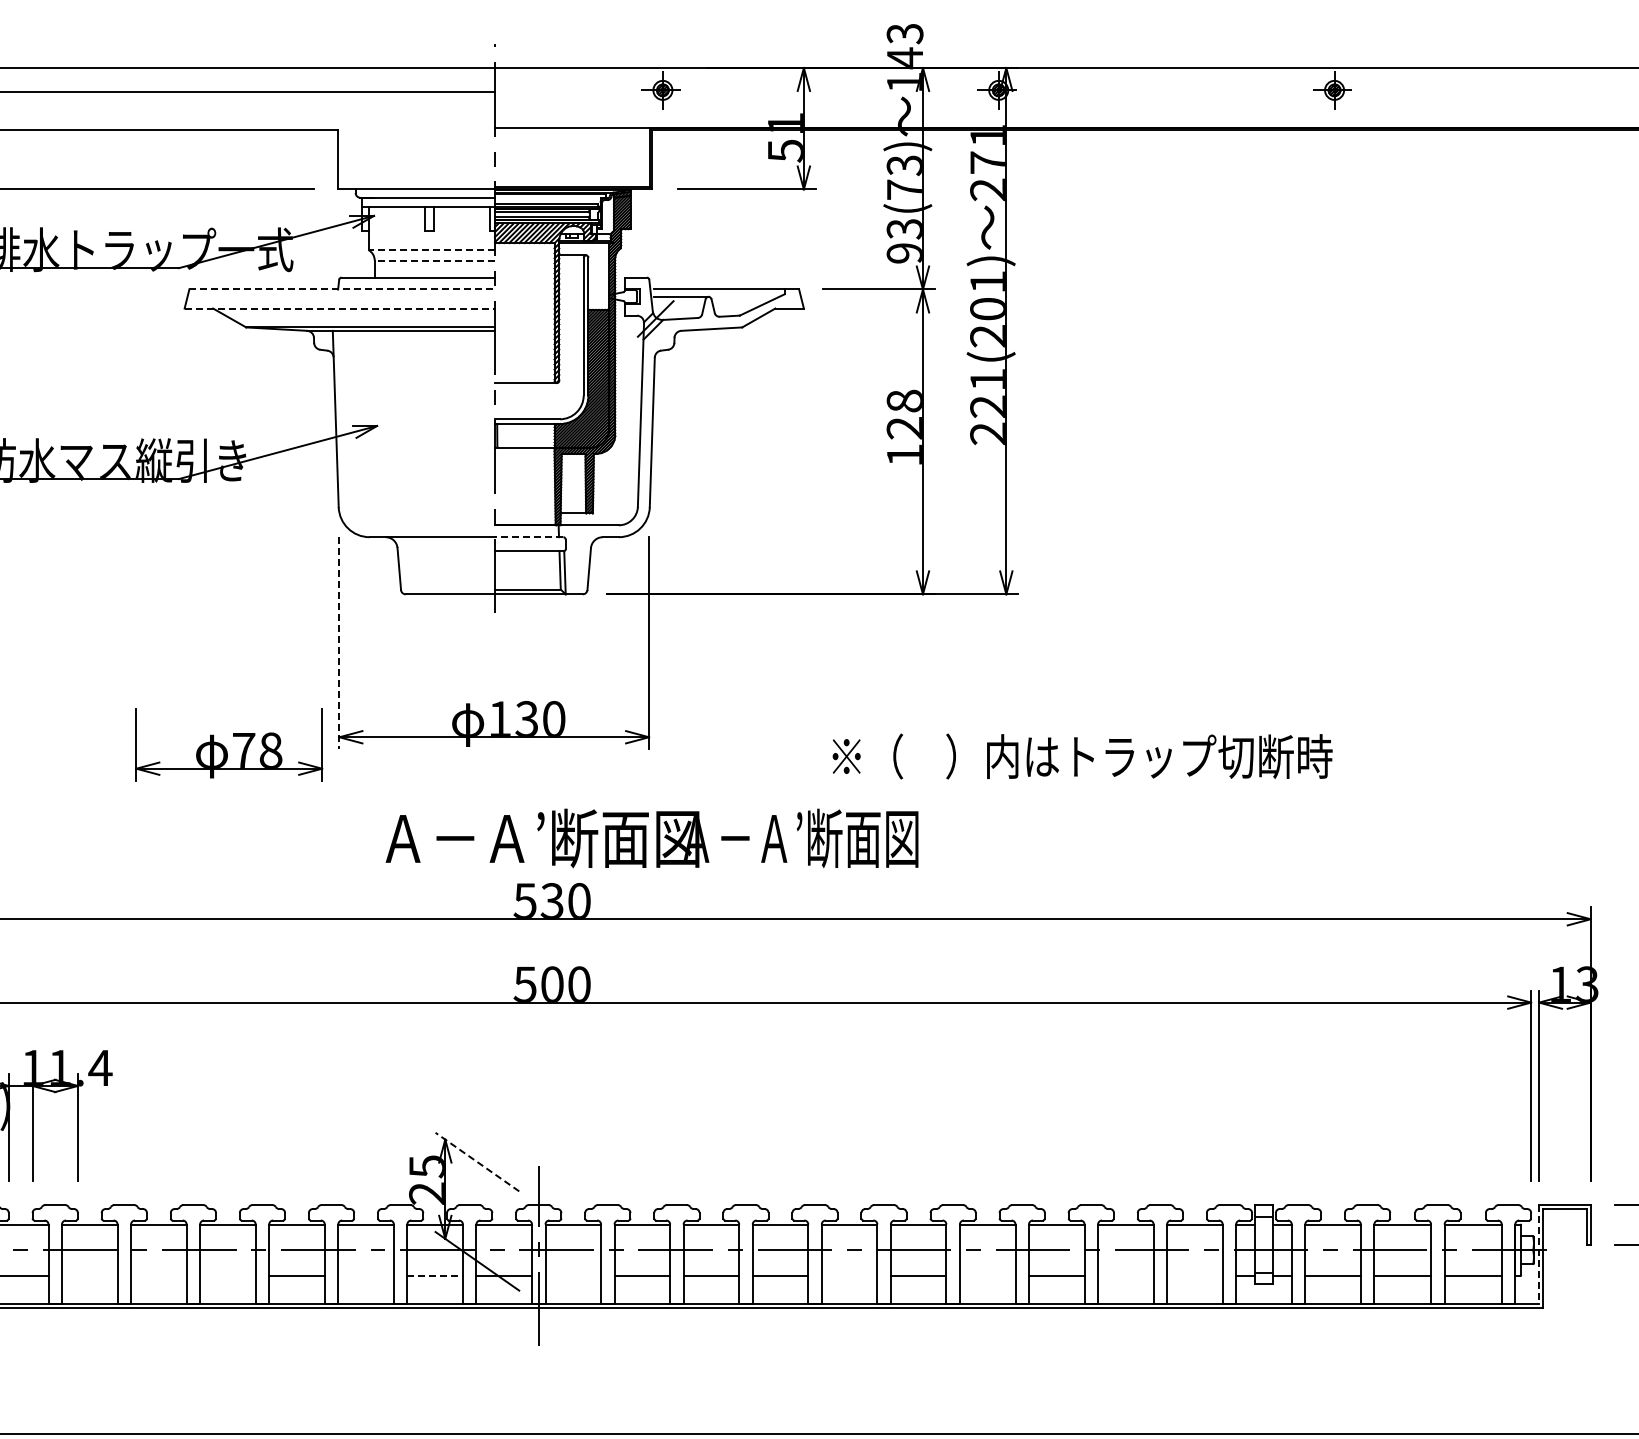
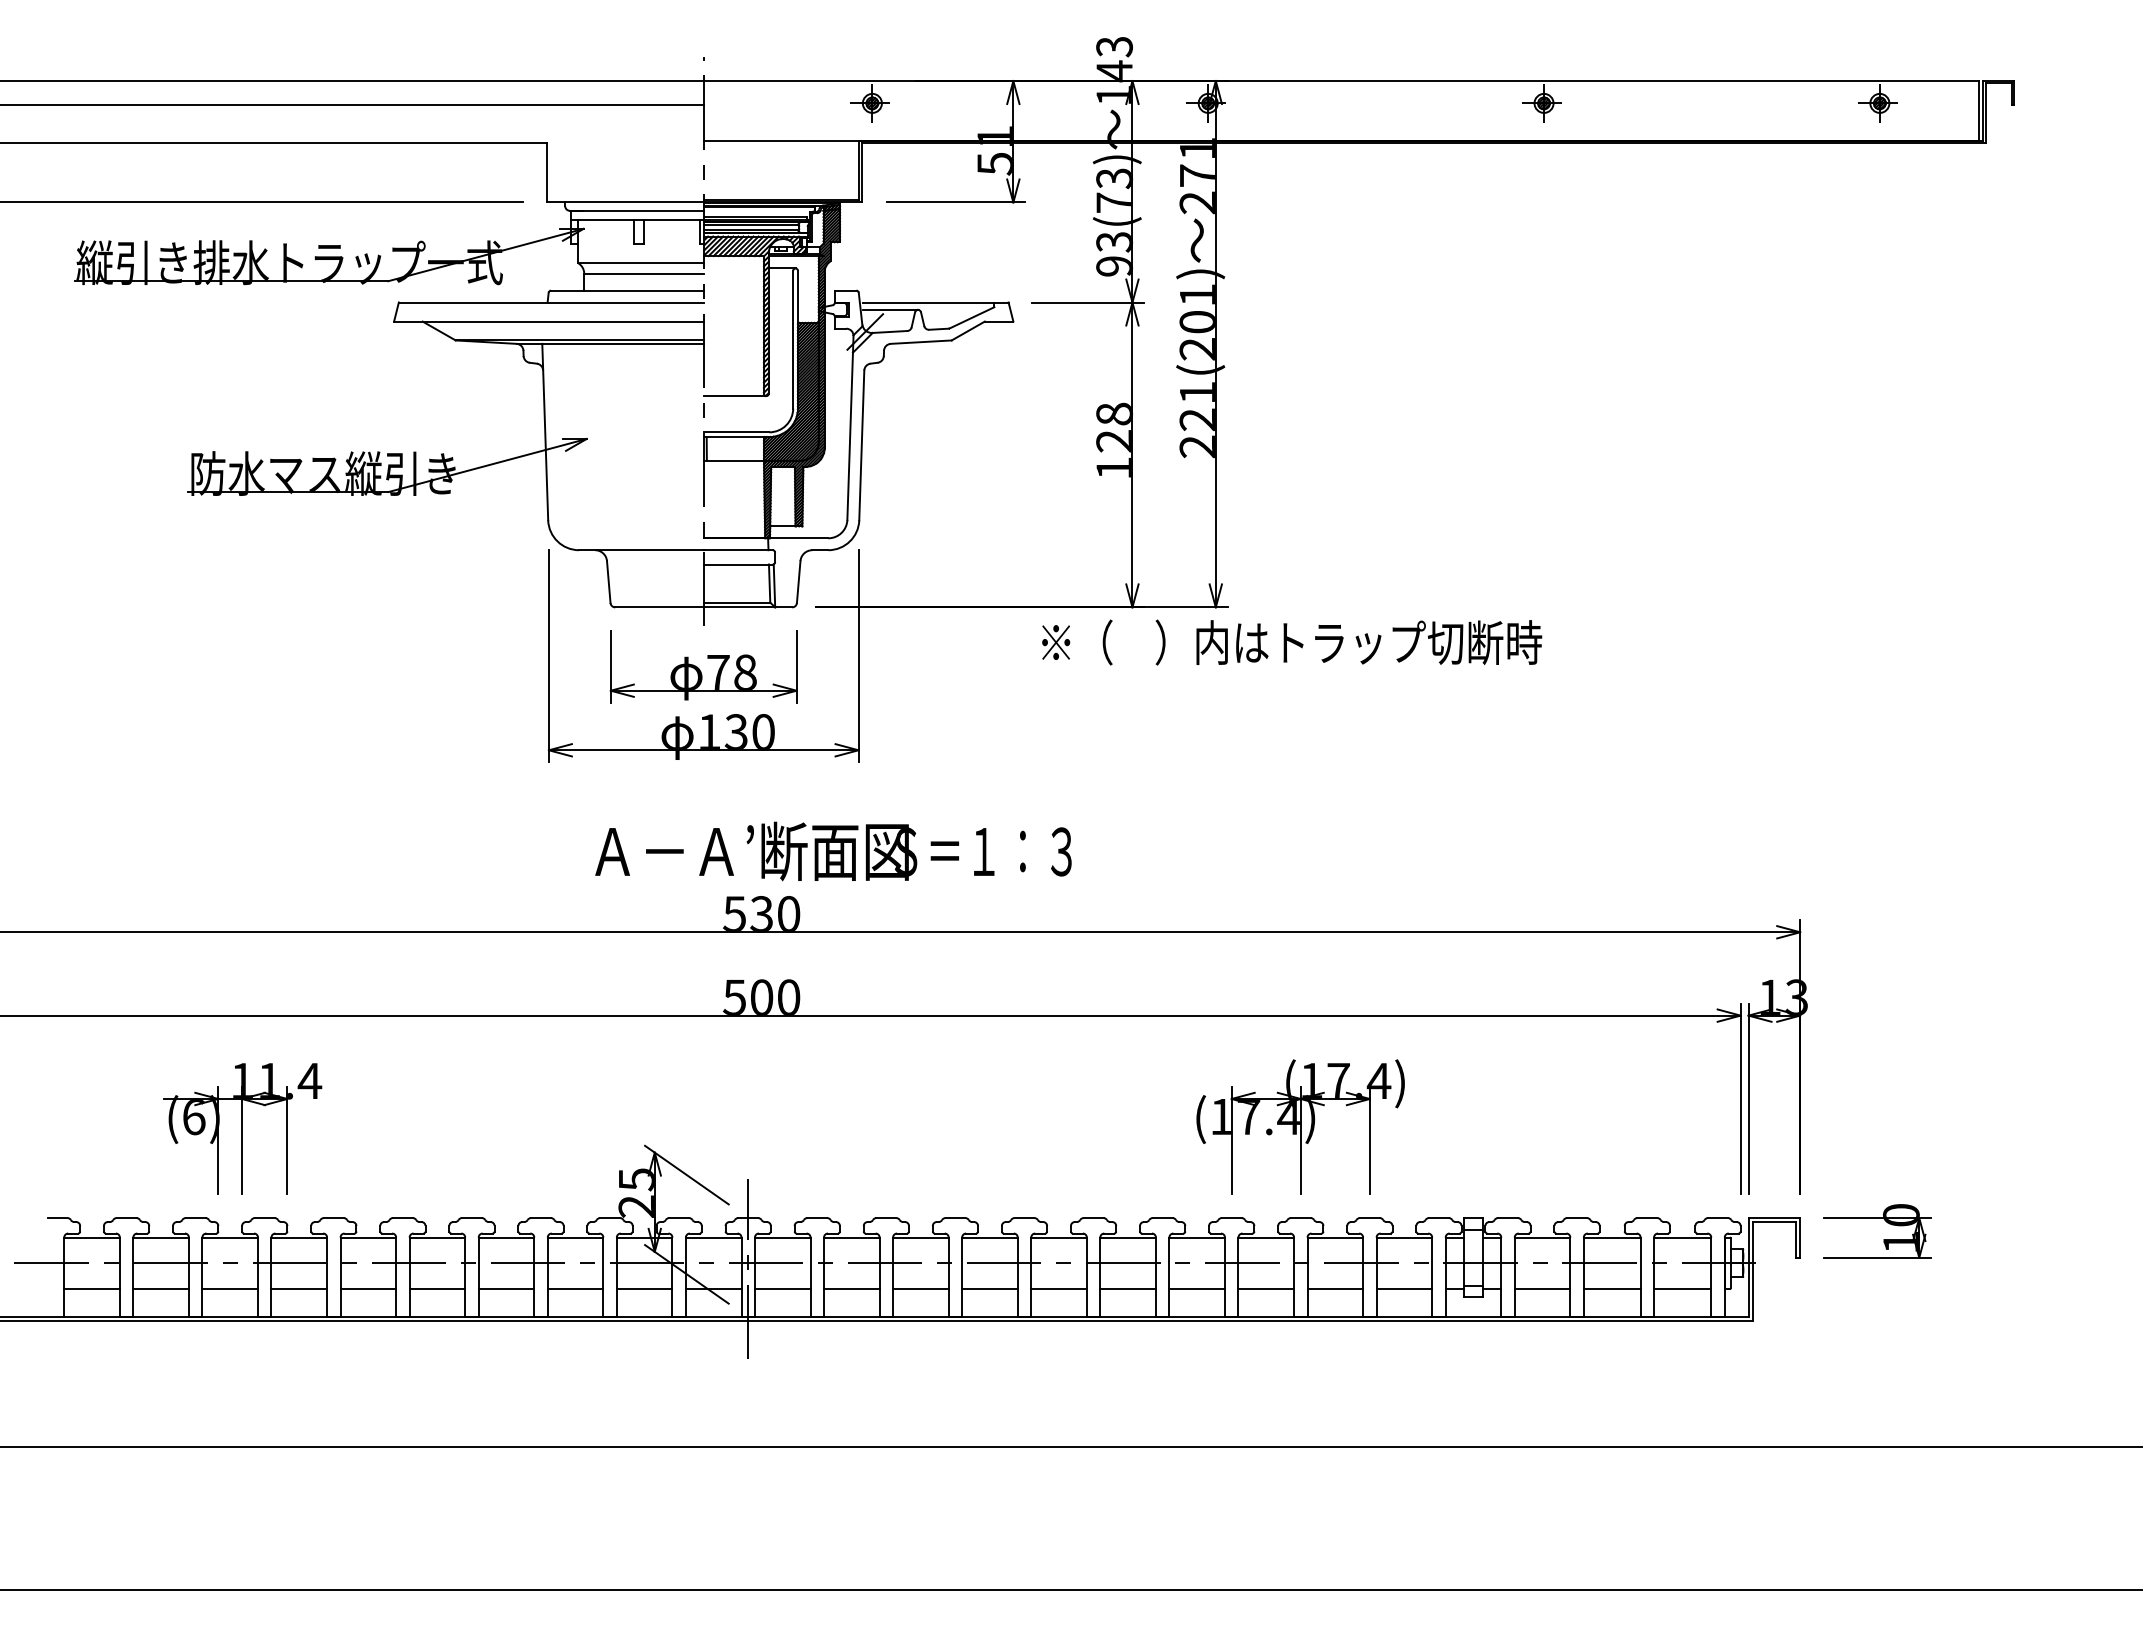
line: (431, 250) -> (640, 263), dashed -> solid
line: (434, 260) -> (643, 273), dashed -> solid
line: (342, 289) -> (551, 302), dashed -> solid
line: (340, 308) -> (549, 321), dashed -> solid
line: (529, 537) -> (738, 550), dashed -> solid
line: (339, 643) -> (548, 656), dashed -> solid
part: (229, 744) -> (703, 666), moved
text: (1083, 756) -> (1292, 642), moved
text: (801, 838) -> (1010, 851), Ａ－Ａ’断面図 -> Ｓ＝１：３
part: (1091, 1113) -> (1300, 1126), added
line: (477, 1161) -> (686, 1174), dashed -> solid
line: (1539, 1254) -> (1748, 1267), dashed -> solid
line: (90, 1276) -> (299, 1289), added
line: (159, 1276) -> (368, 1289), added
line: (228, 1276) -> (437, 1289), added
line: (366, 1276) -> (575, 1289), added
line: (435, 1276) -> (644, 1289), dashed -> solid
line: (573, 1276) -> (782, 1289), added
line: (849, 1276) -> (1058, 1289), added
line: (987, 1276) -> (1196, 1289), added
line: (1126, 1276) -> (1335, 1289), added
line: (1195, 1276) -> (1404, 1289), added

